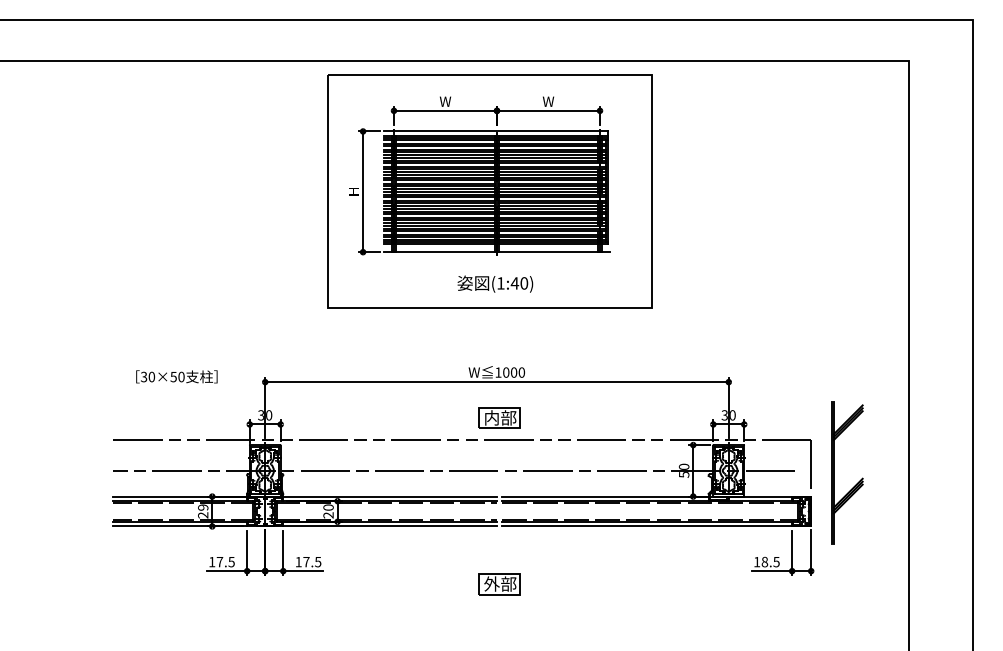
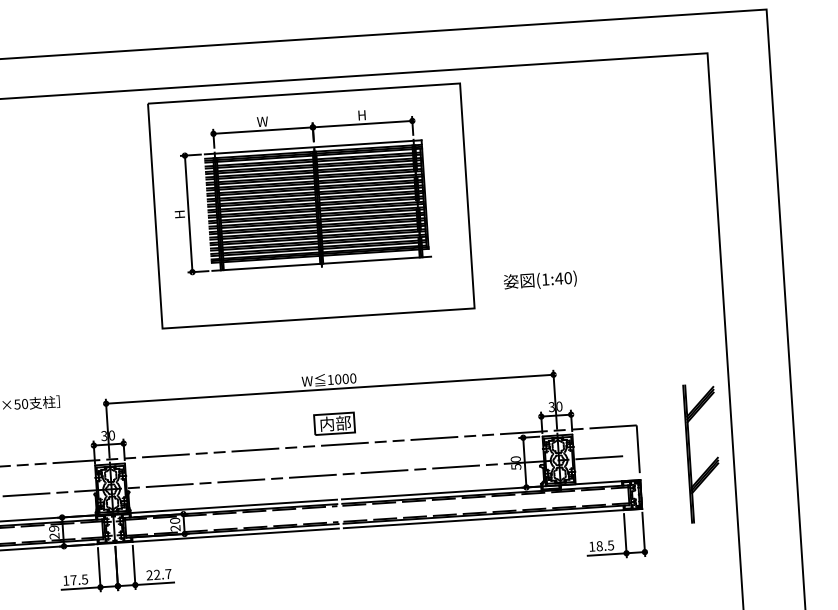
text: (548, 101) -> (362, 115), W -> H
text: (495, 283) -> (540, 280), moved
part: (834, 472) -> (690, 453), moved
text: (308, 561) -> (159, 574), 17.5 -> 22.7
part: (499, 584) -> (344, 584), removed

